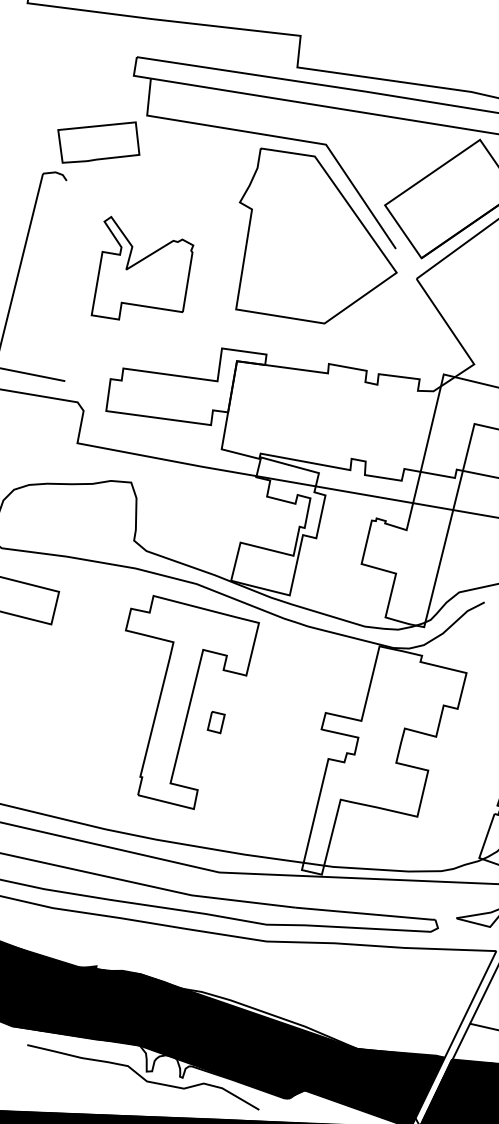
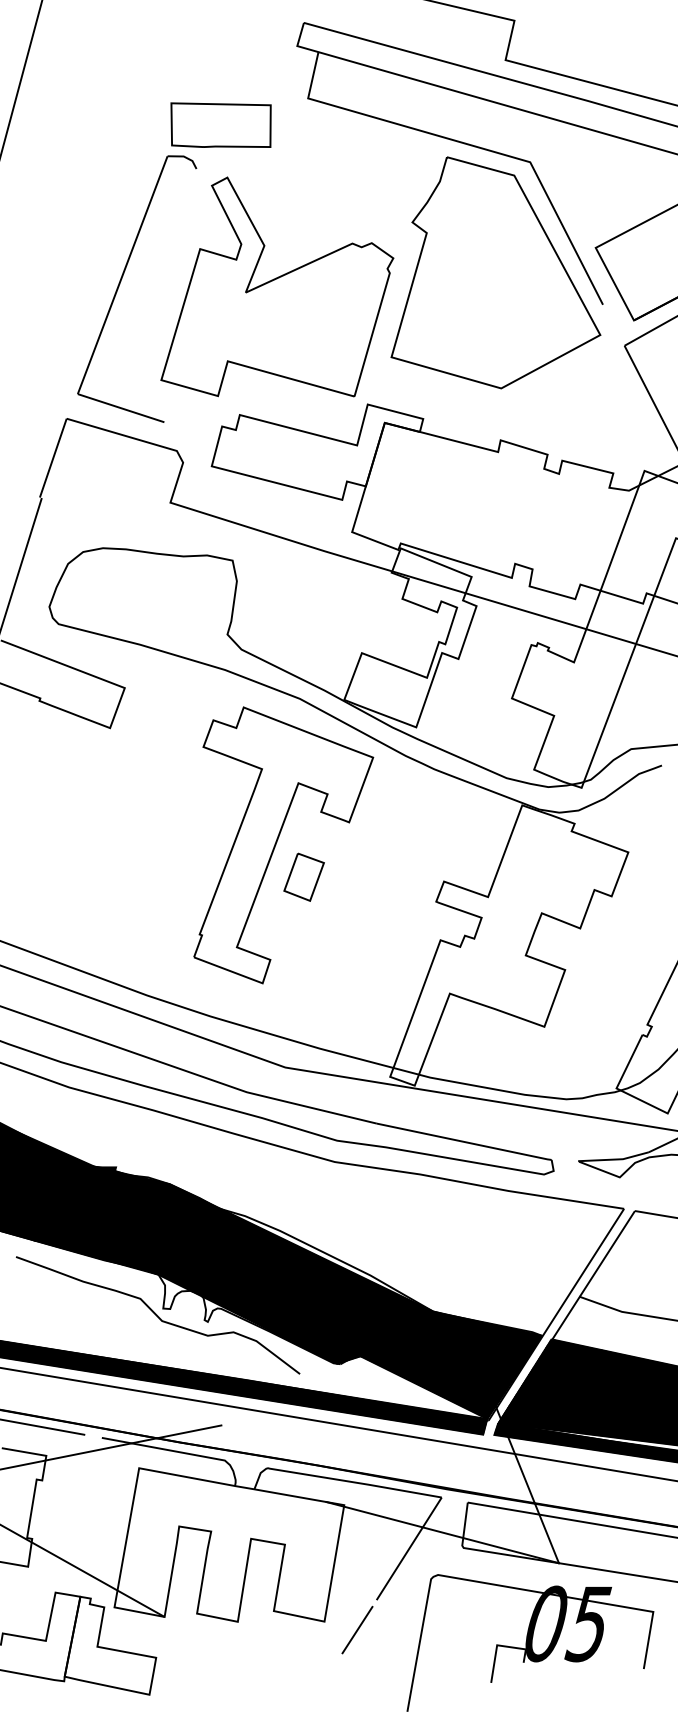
part: (98, 141) -> (220, 124), moved
part: (140, 264) -> (277, 286), size x1.67
part: (215, 722) -> (303, 876), size x1.67

